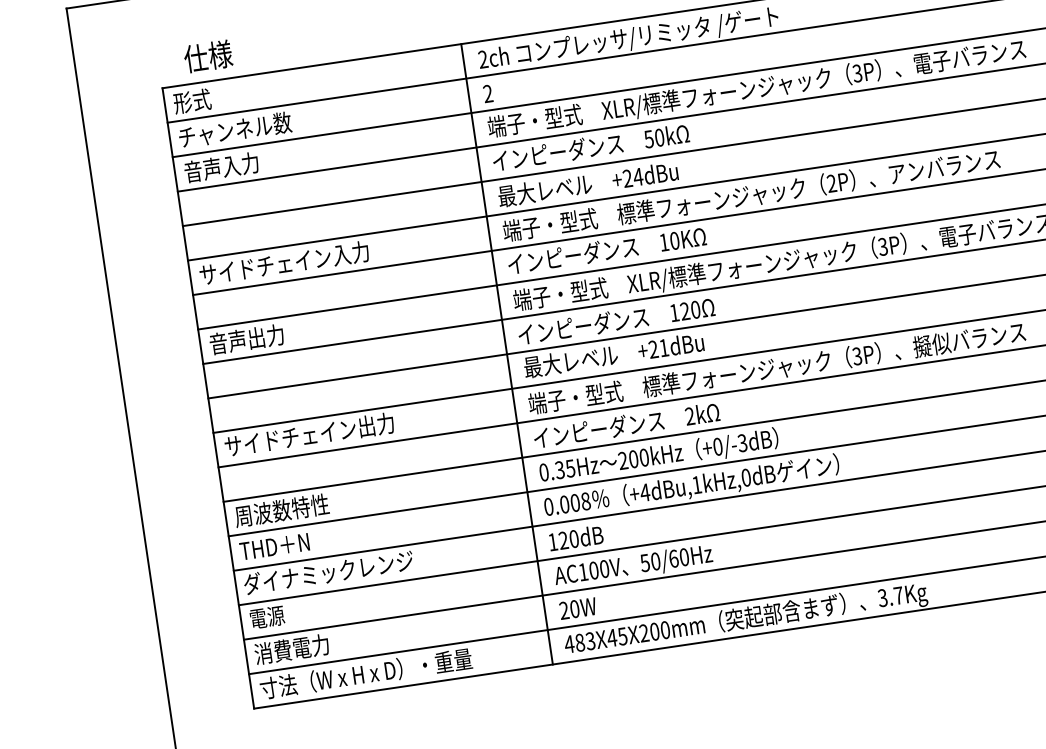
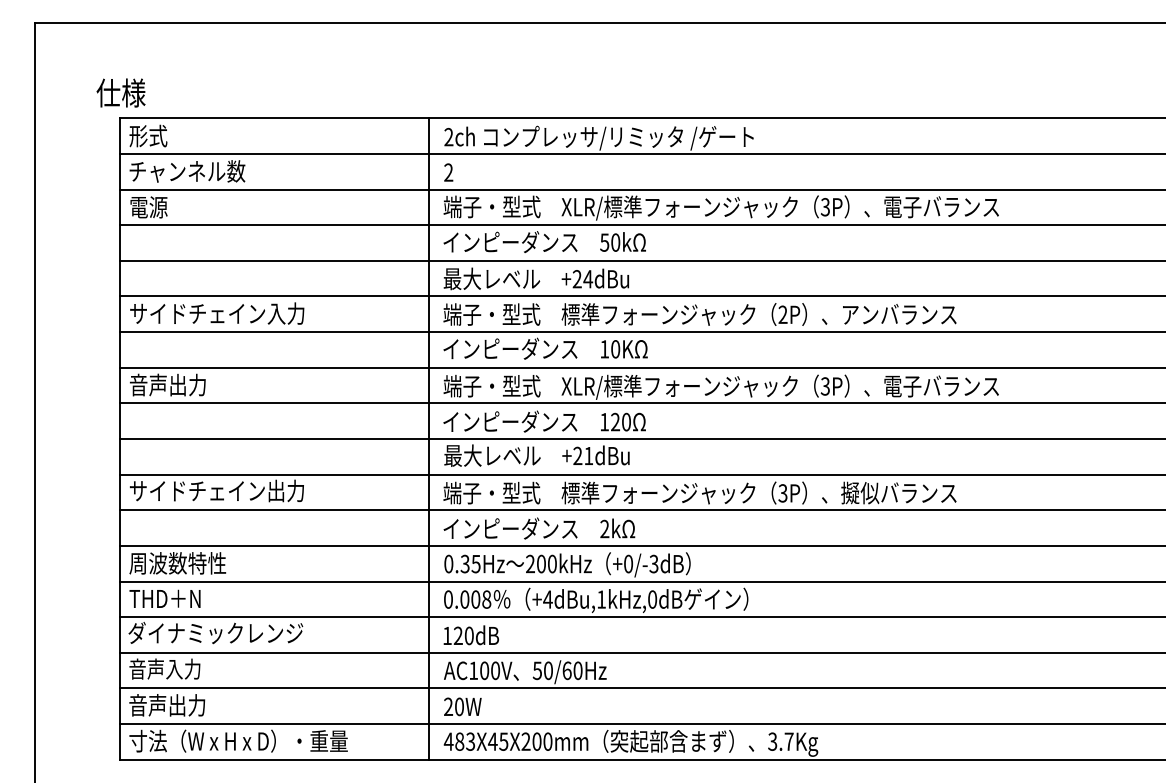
text: (207, 56) -> (120, 92), moved
text: (220, 166) -> (167, 206), 音声入力 -> 電源
text: (284, 614) -> (164, 668), 電源 -> 音声入力
text: (282, 650) -> (157, 705), 消費電力 -> 音声出力

